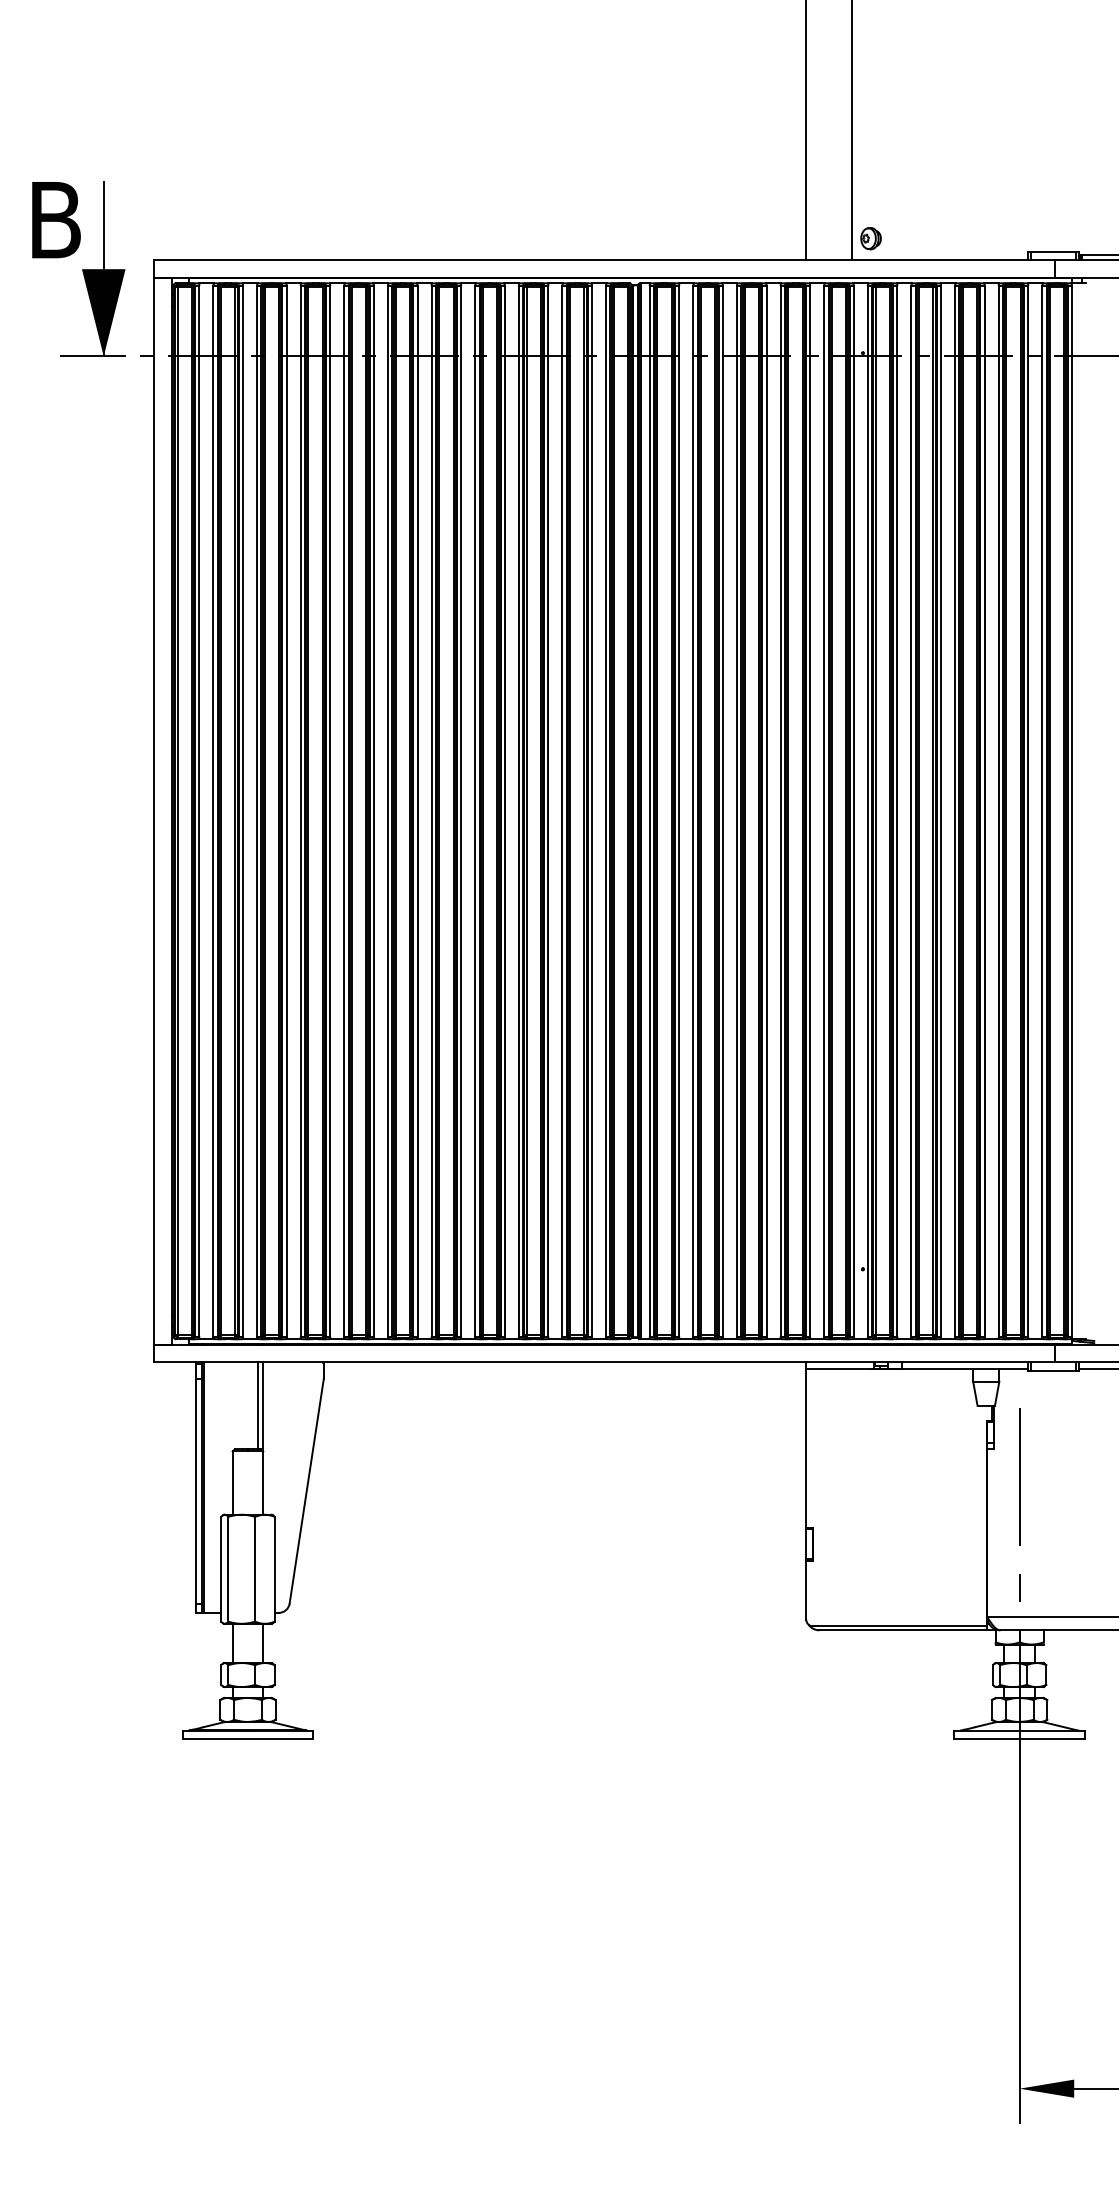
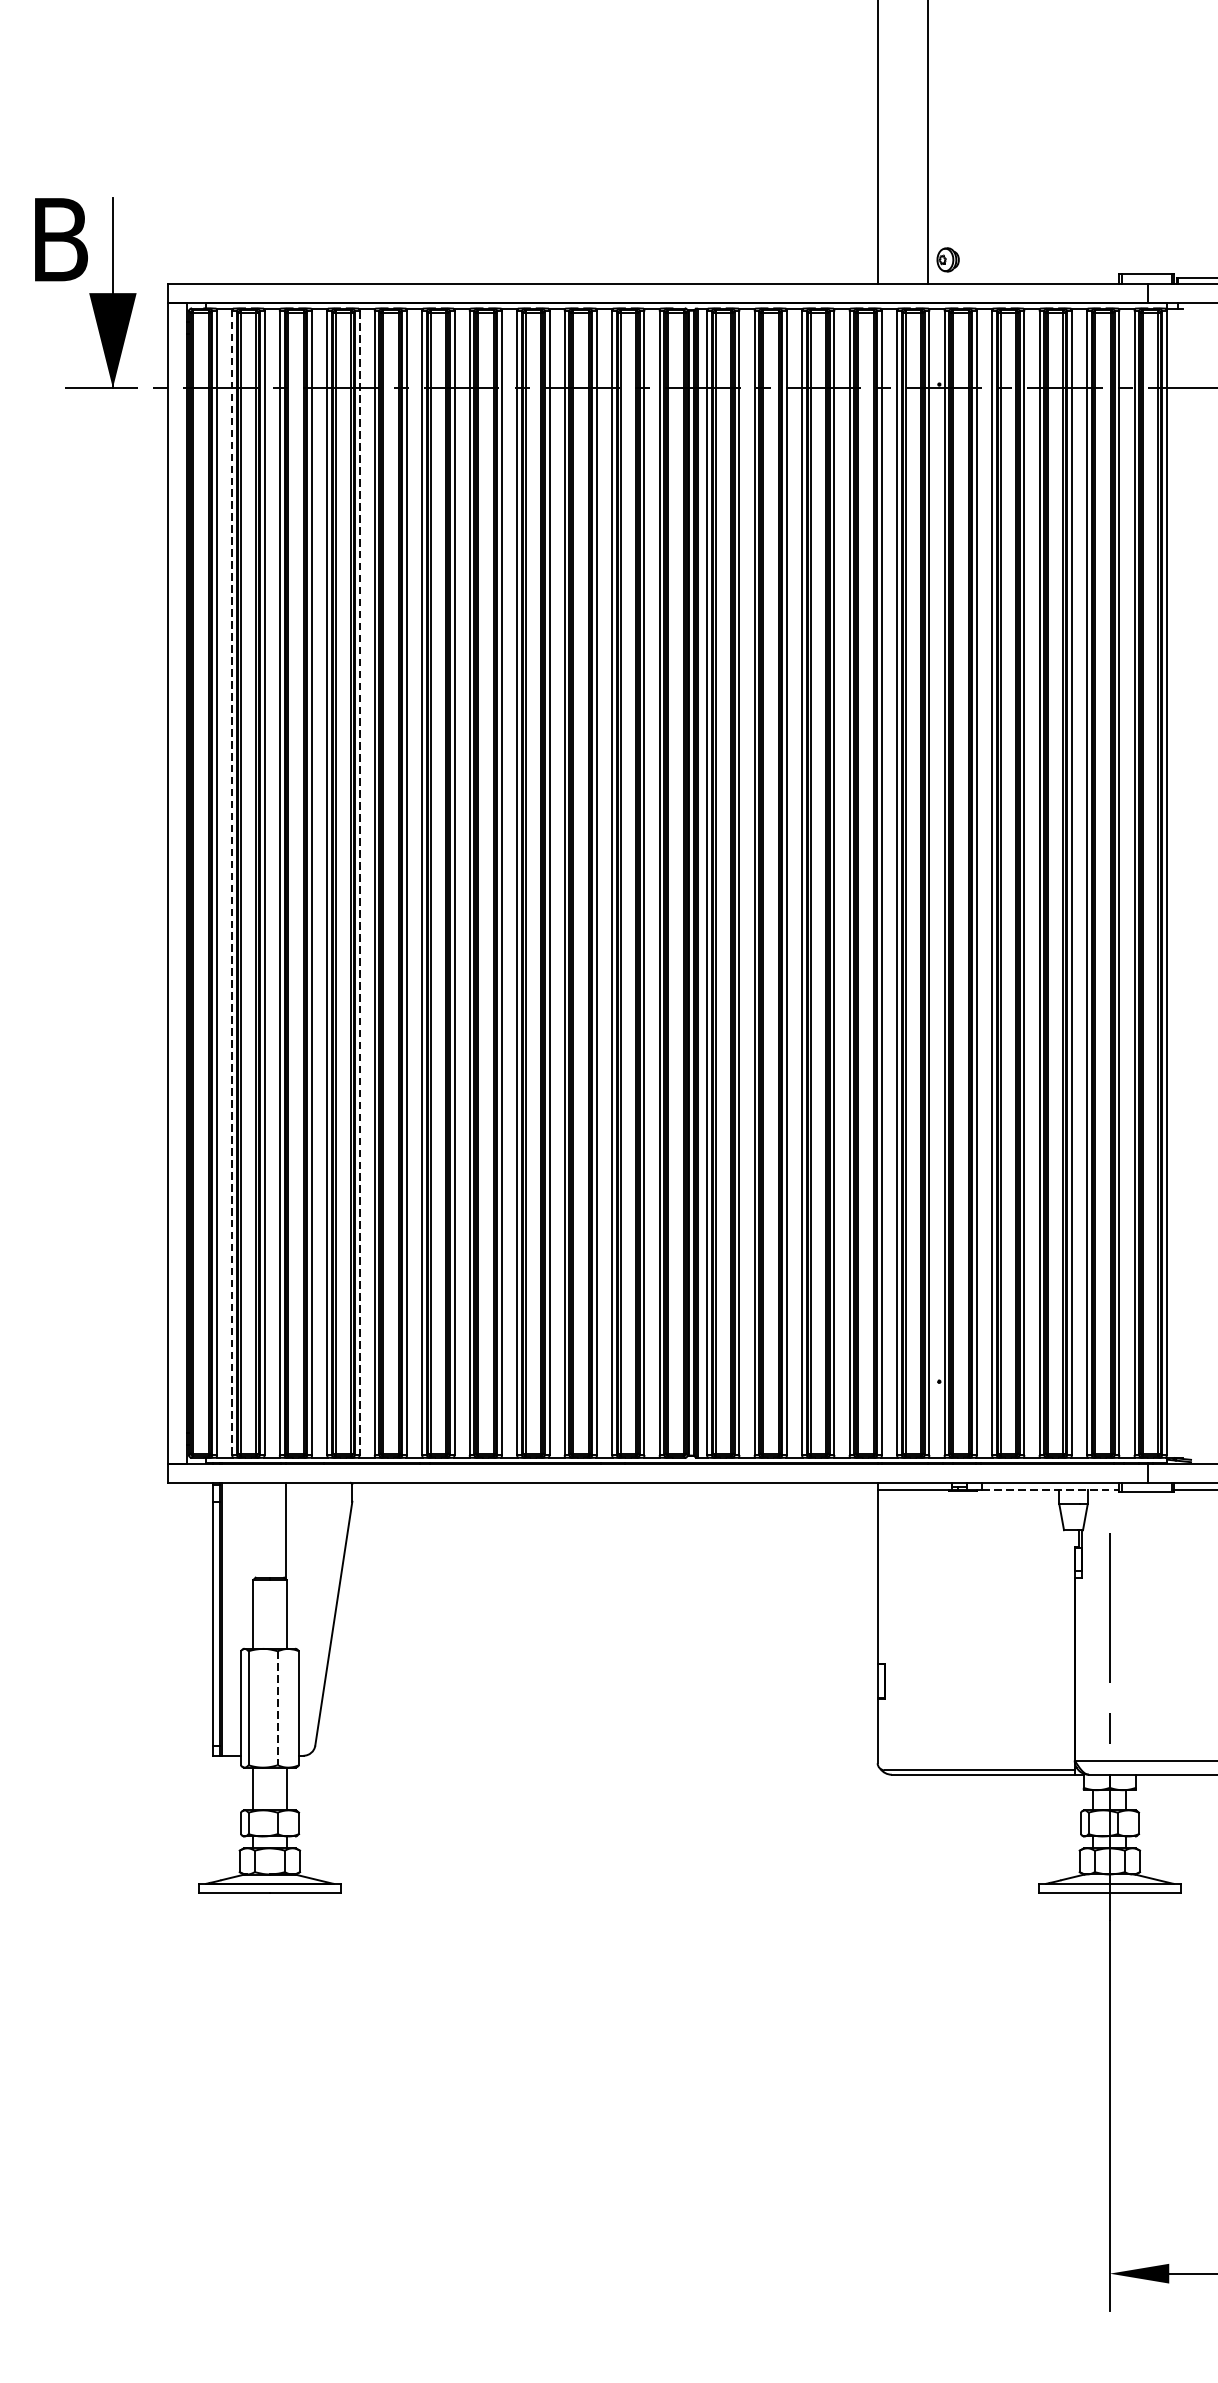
line: (213, 810) -> (232, 882), solid -> dashed
line: (330, 811) -> (359, 883), solid -> dashed
line: (965, 1368) -> (1050, 1489), solid -> dashed
line: (257, 1405) -> (280, 1530), removed
line: (255, 1569) -> (278, 1708), solid -> dashed

